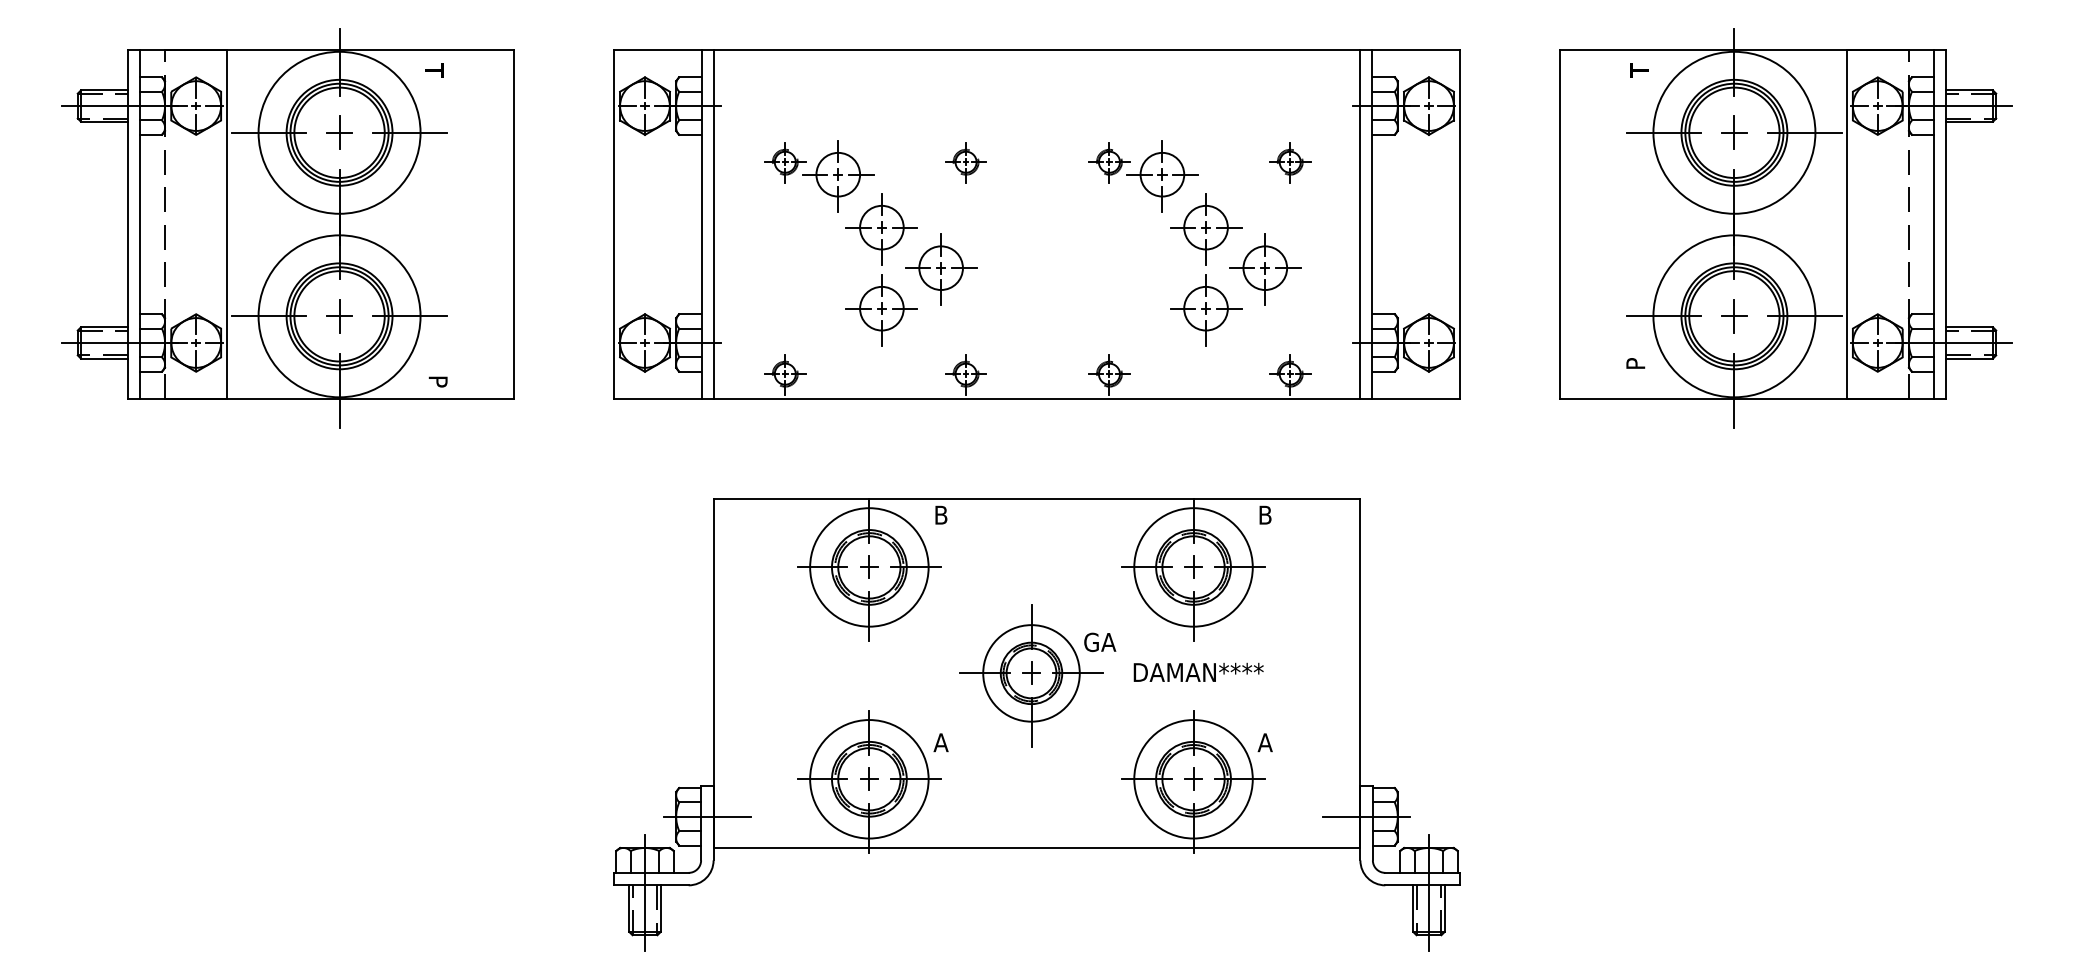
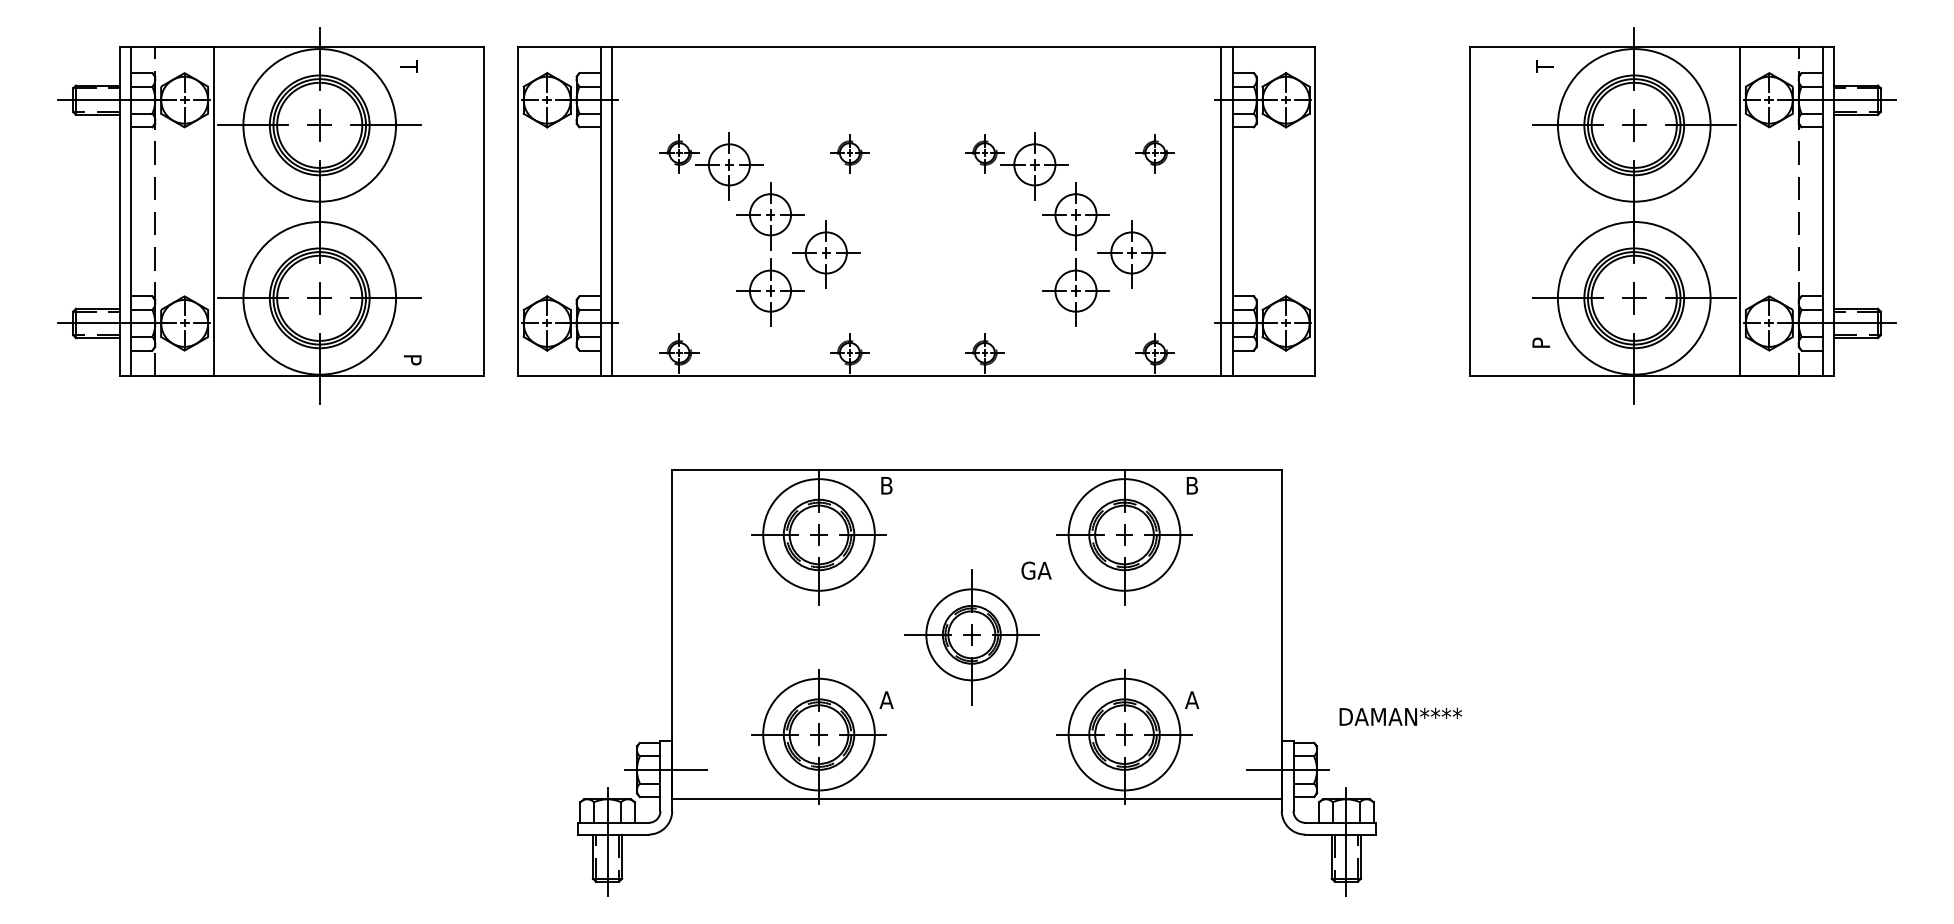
part: (1036, 224) -> (916, 211), moved
text: (1100, 642) -> (1036, 570), moved
text: (1198, 671) -> (1400, 715), moved

